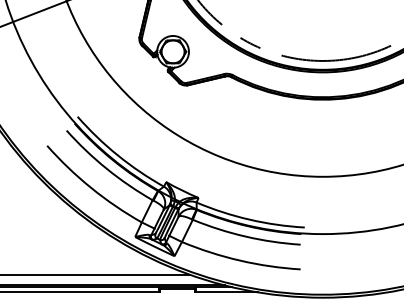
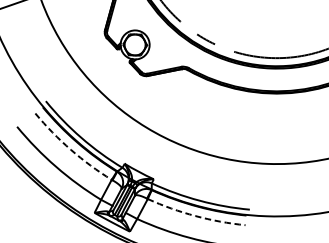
arc: (106, 168) -> (70, 149), solid -> dashed
arc: (245, 236) -> (195, 215), solid -> dashed

